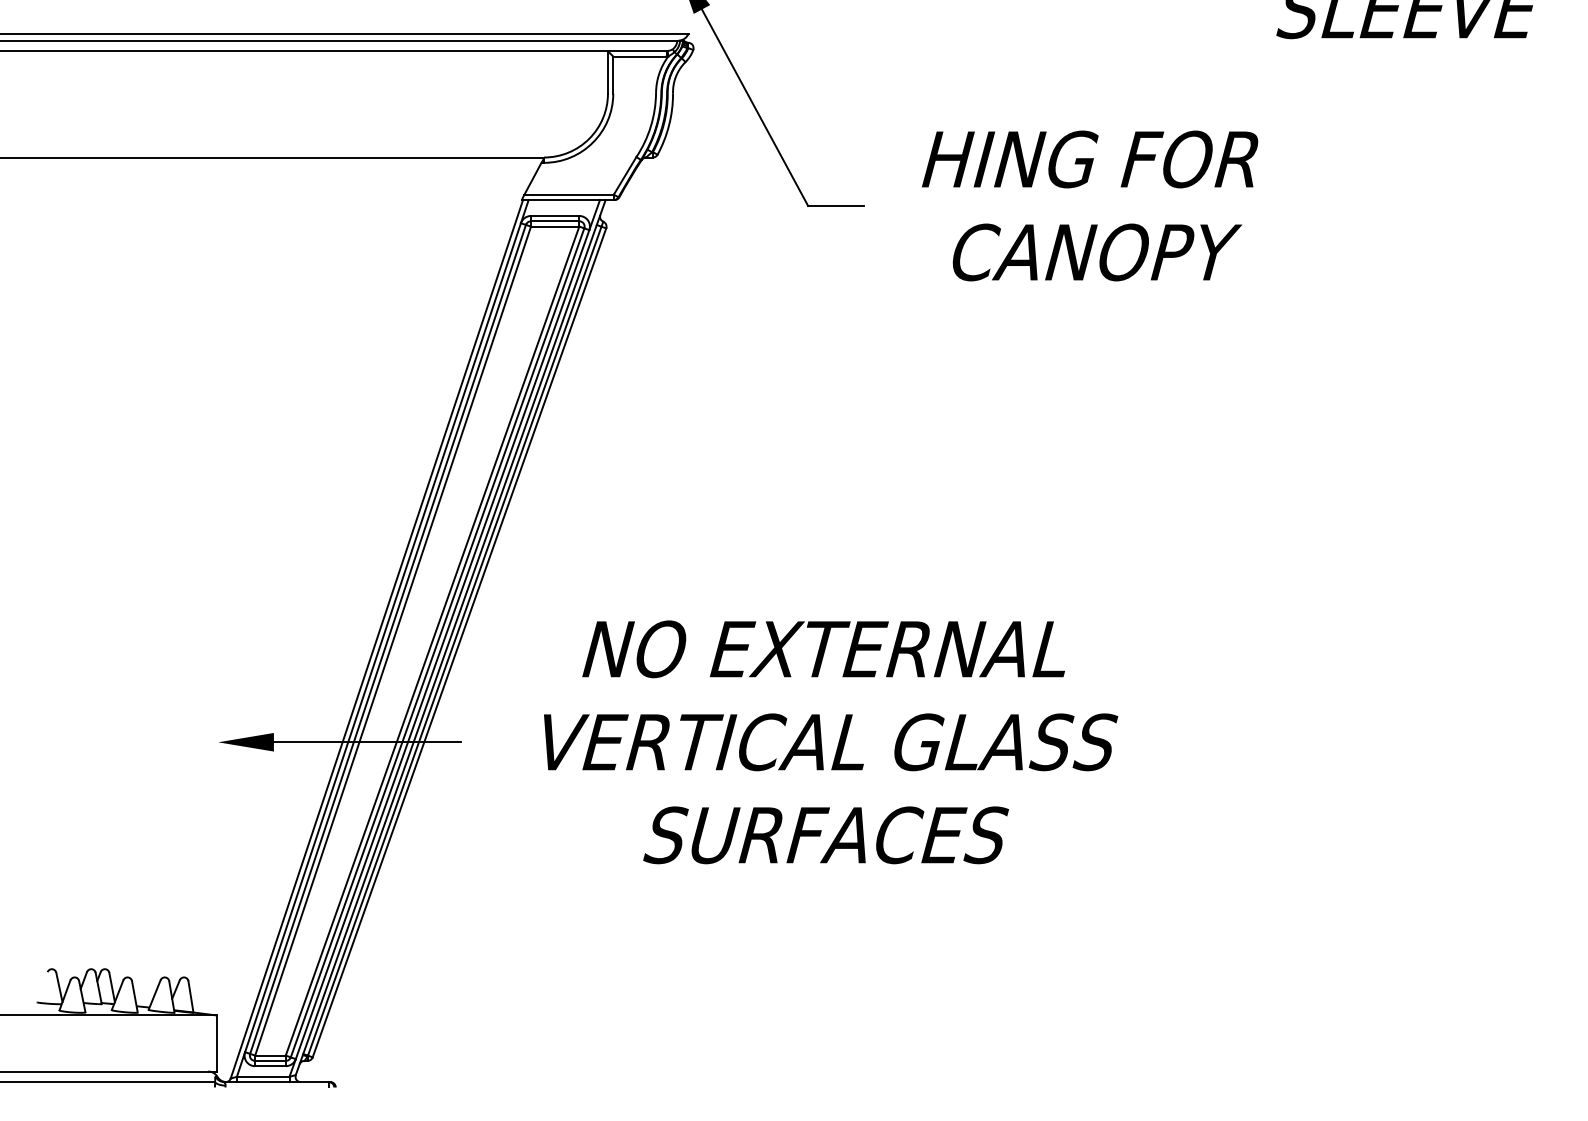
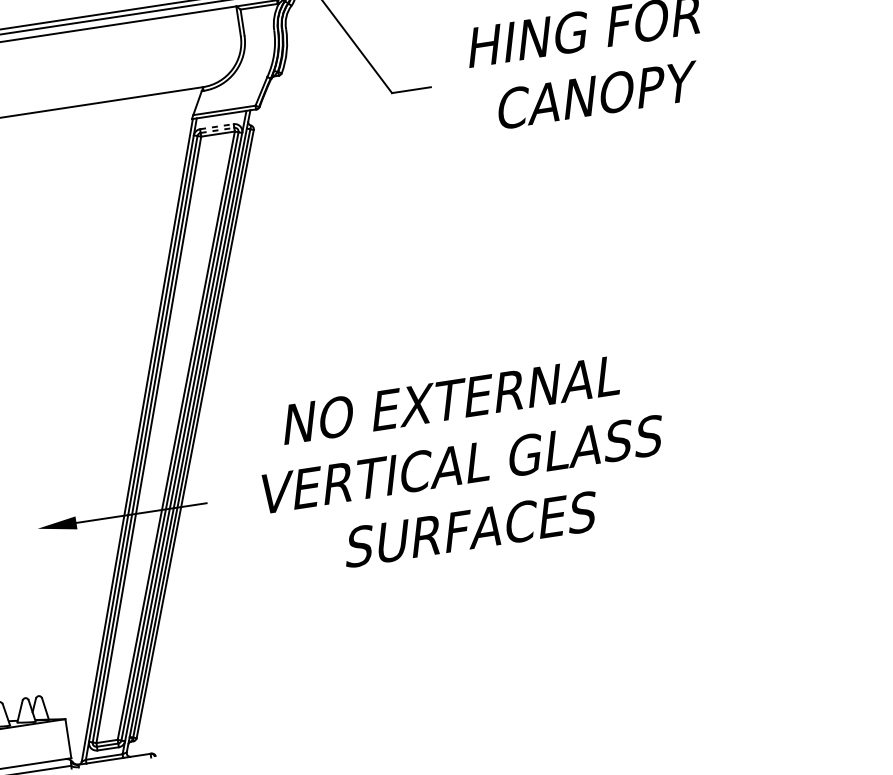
line: (555, 215) -> (217, 126), solid -> dashed
line: (555, 221) -> (217, 130), solid -> dashed

